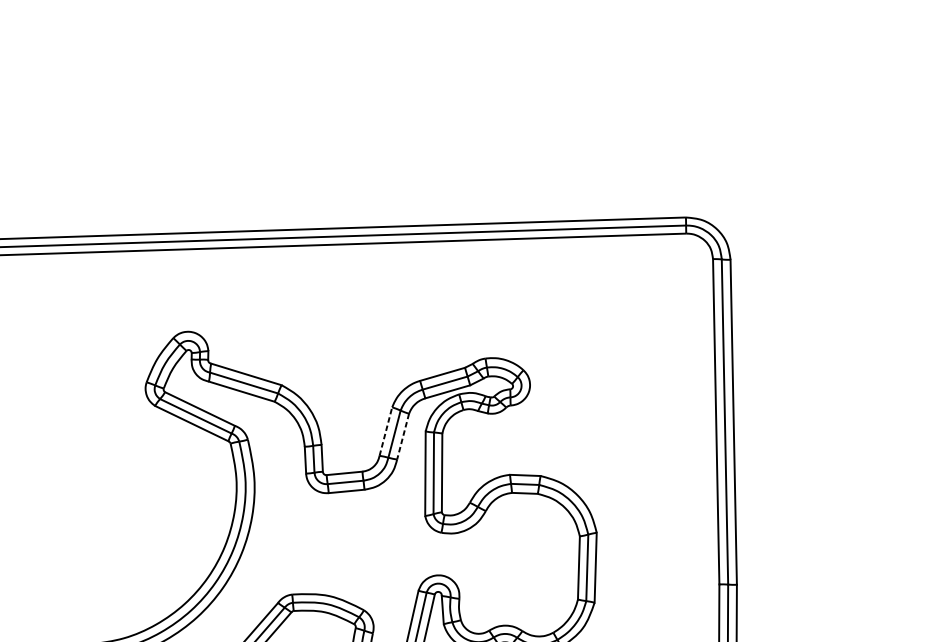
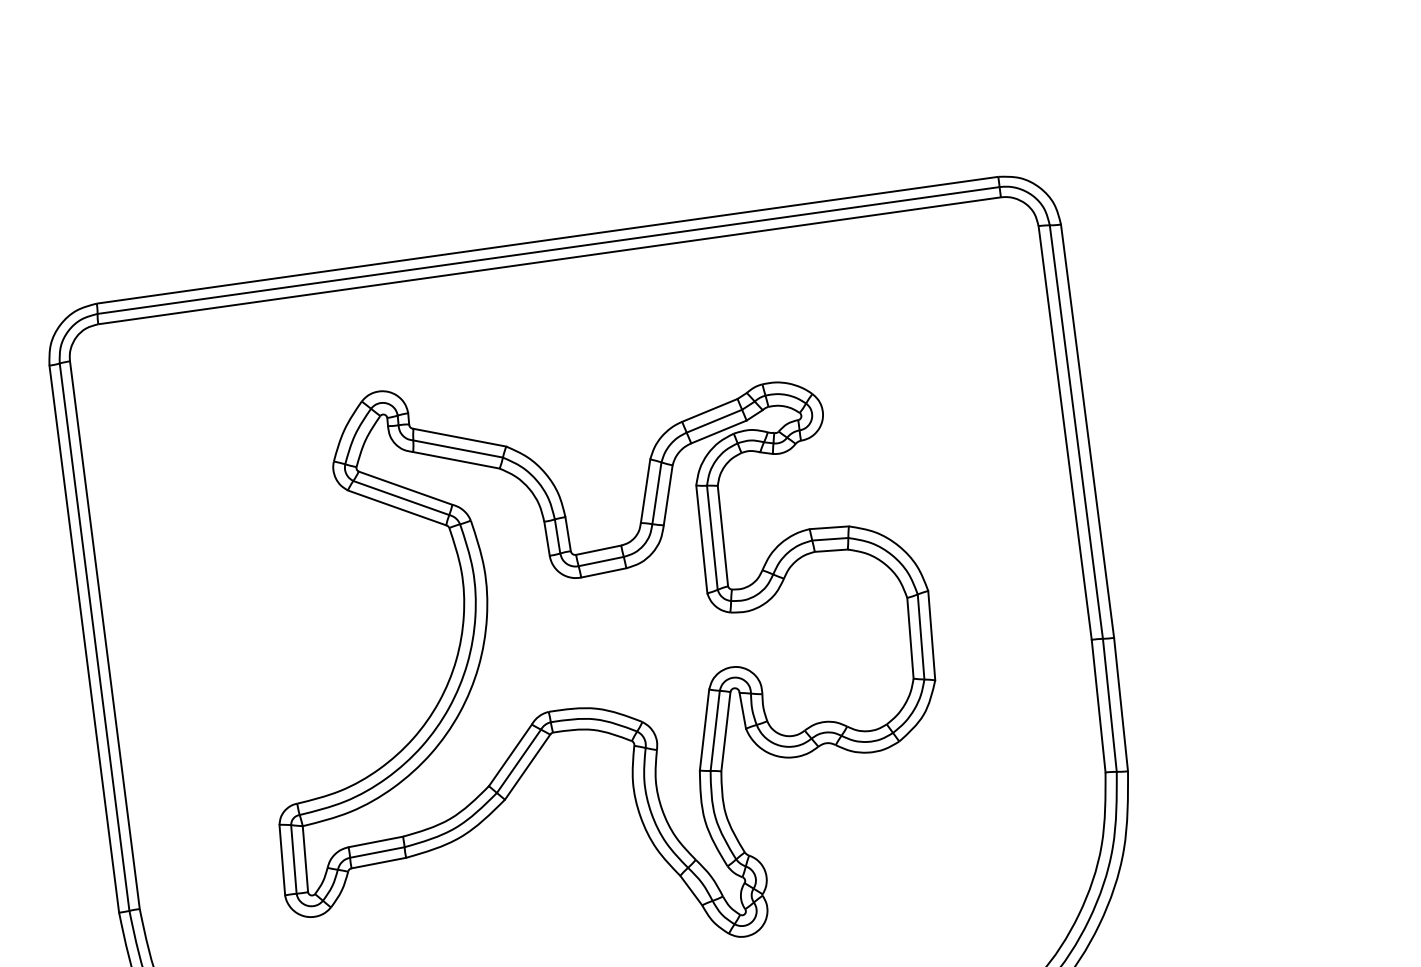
line: (385, 431) -> (645, 490), dashed -> solid
line: (403, 436) -> (668, 495), dashed -> solid

